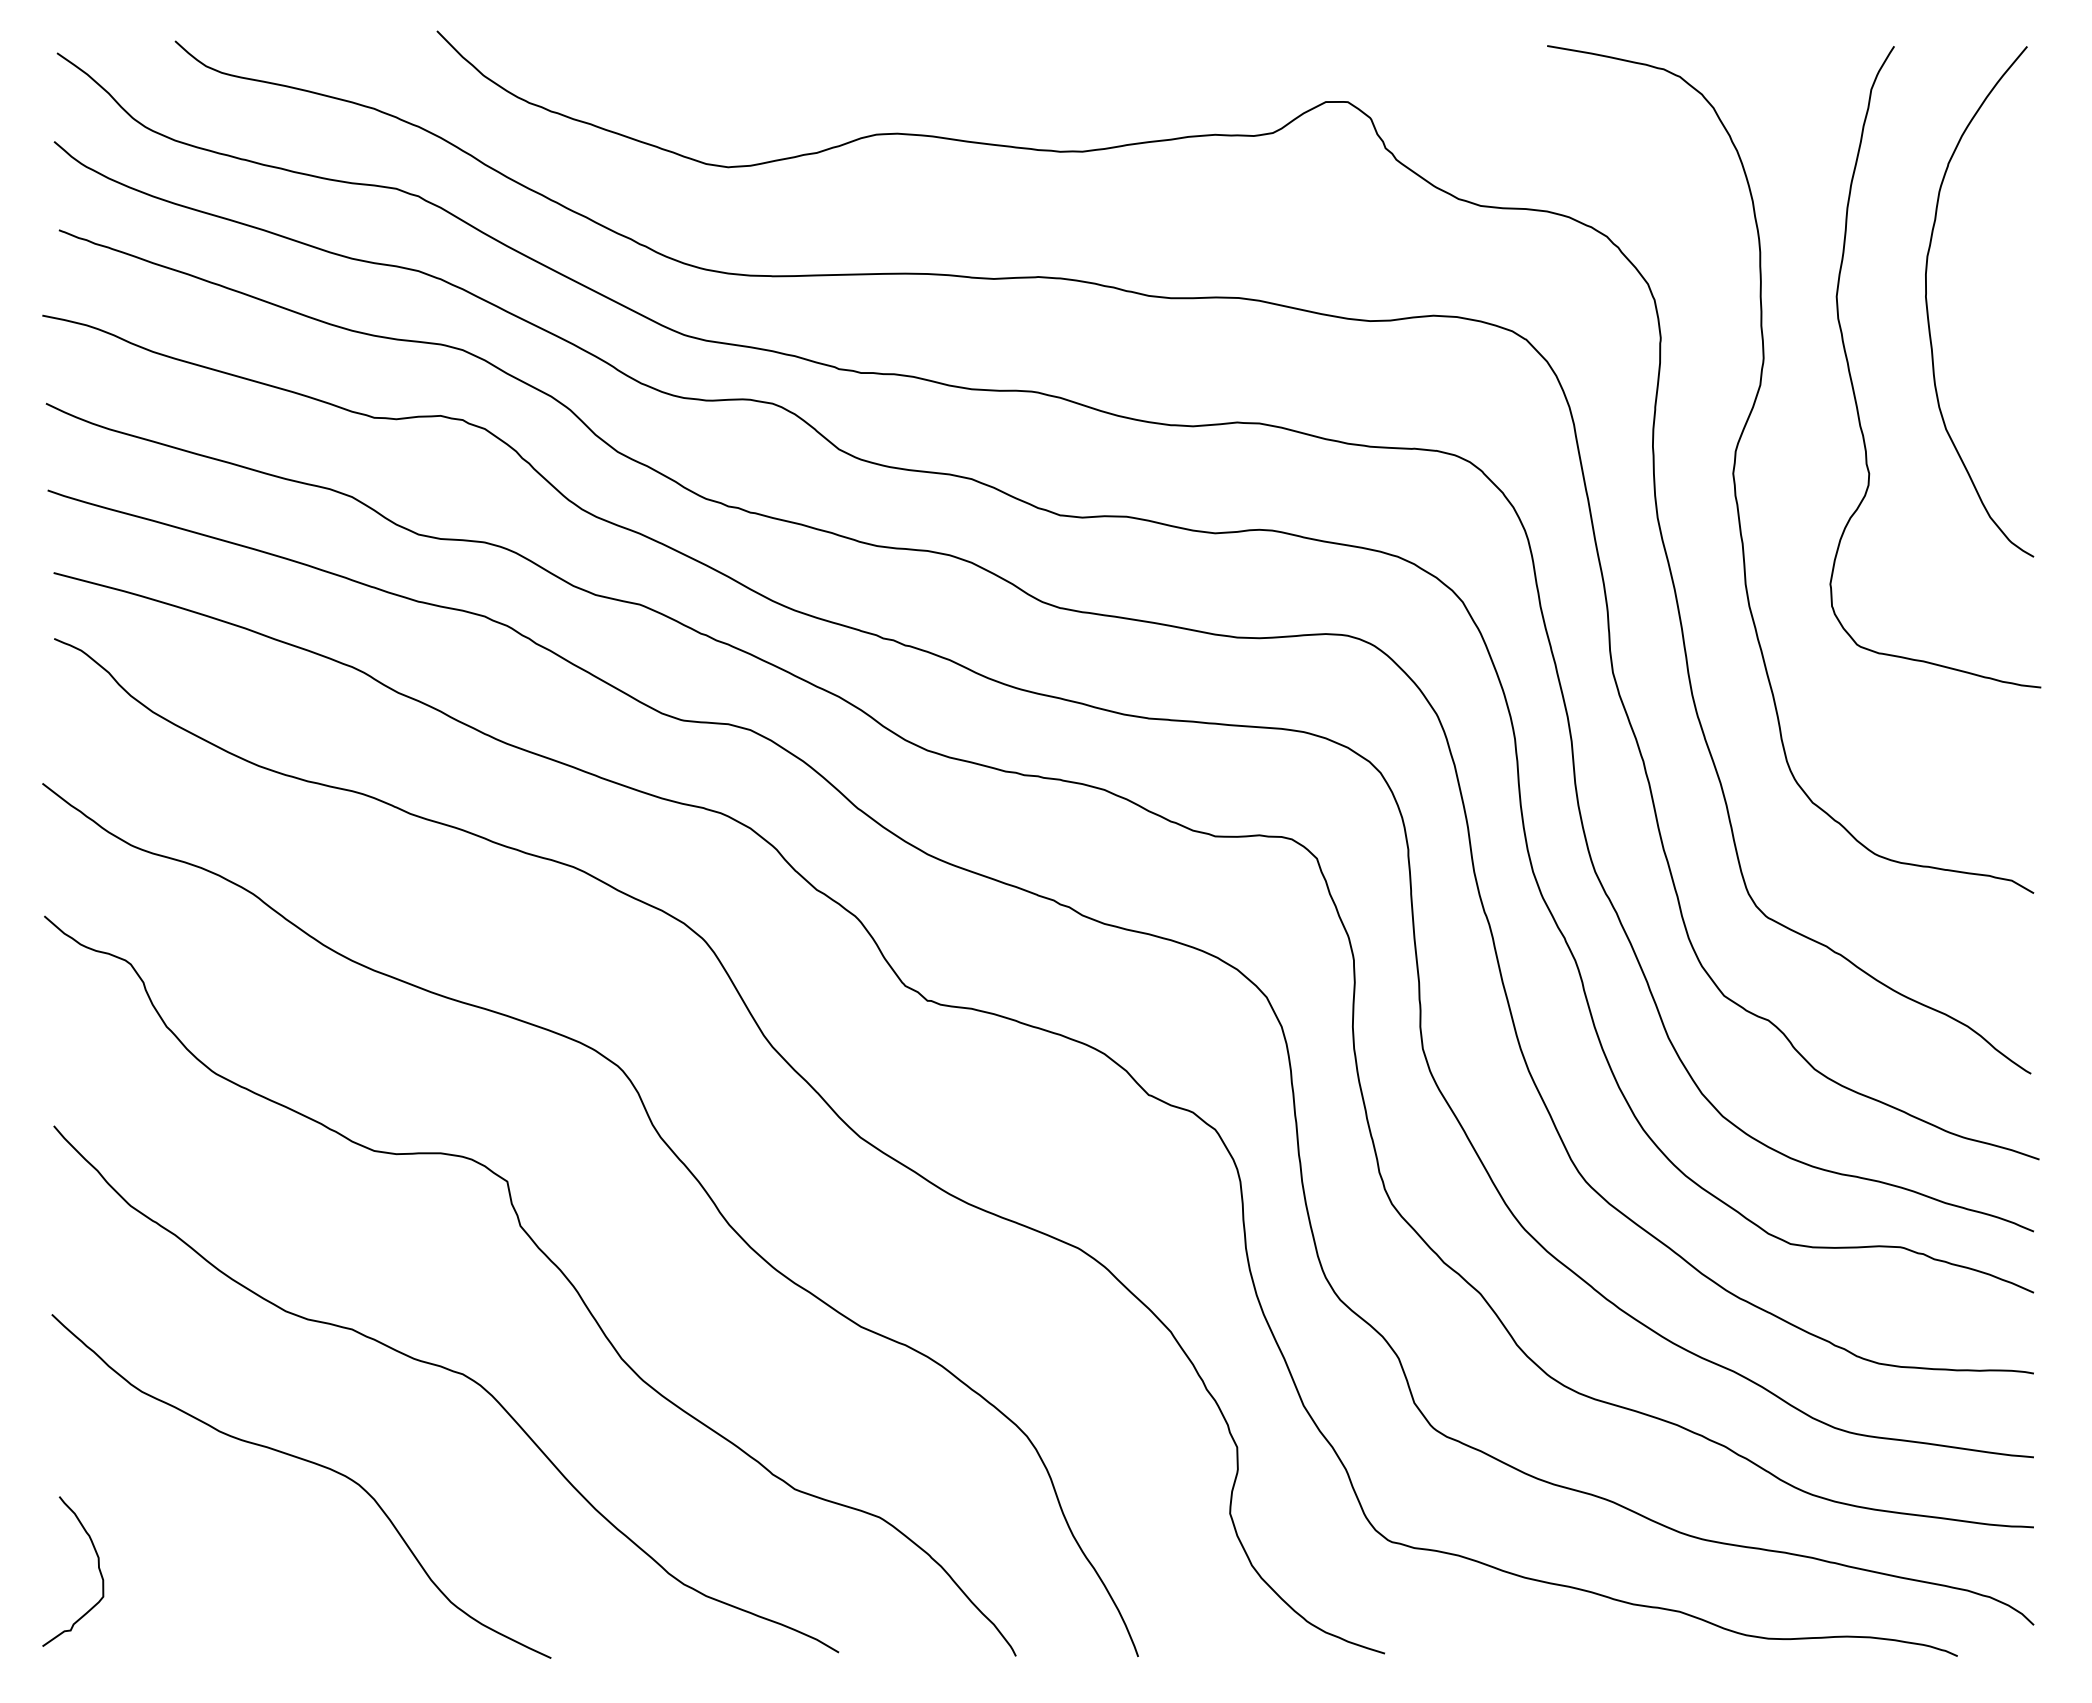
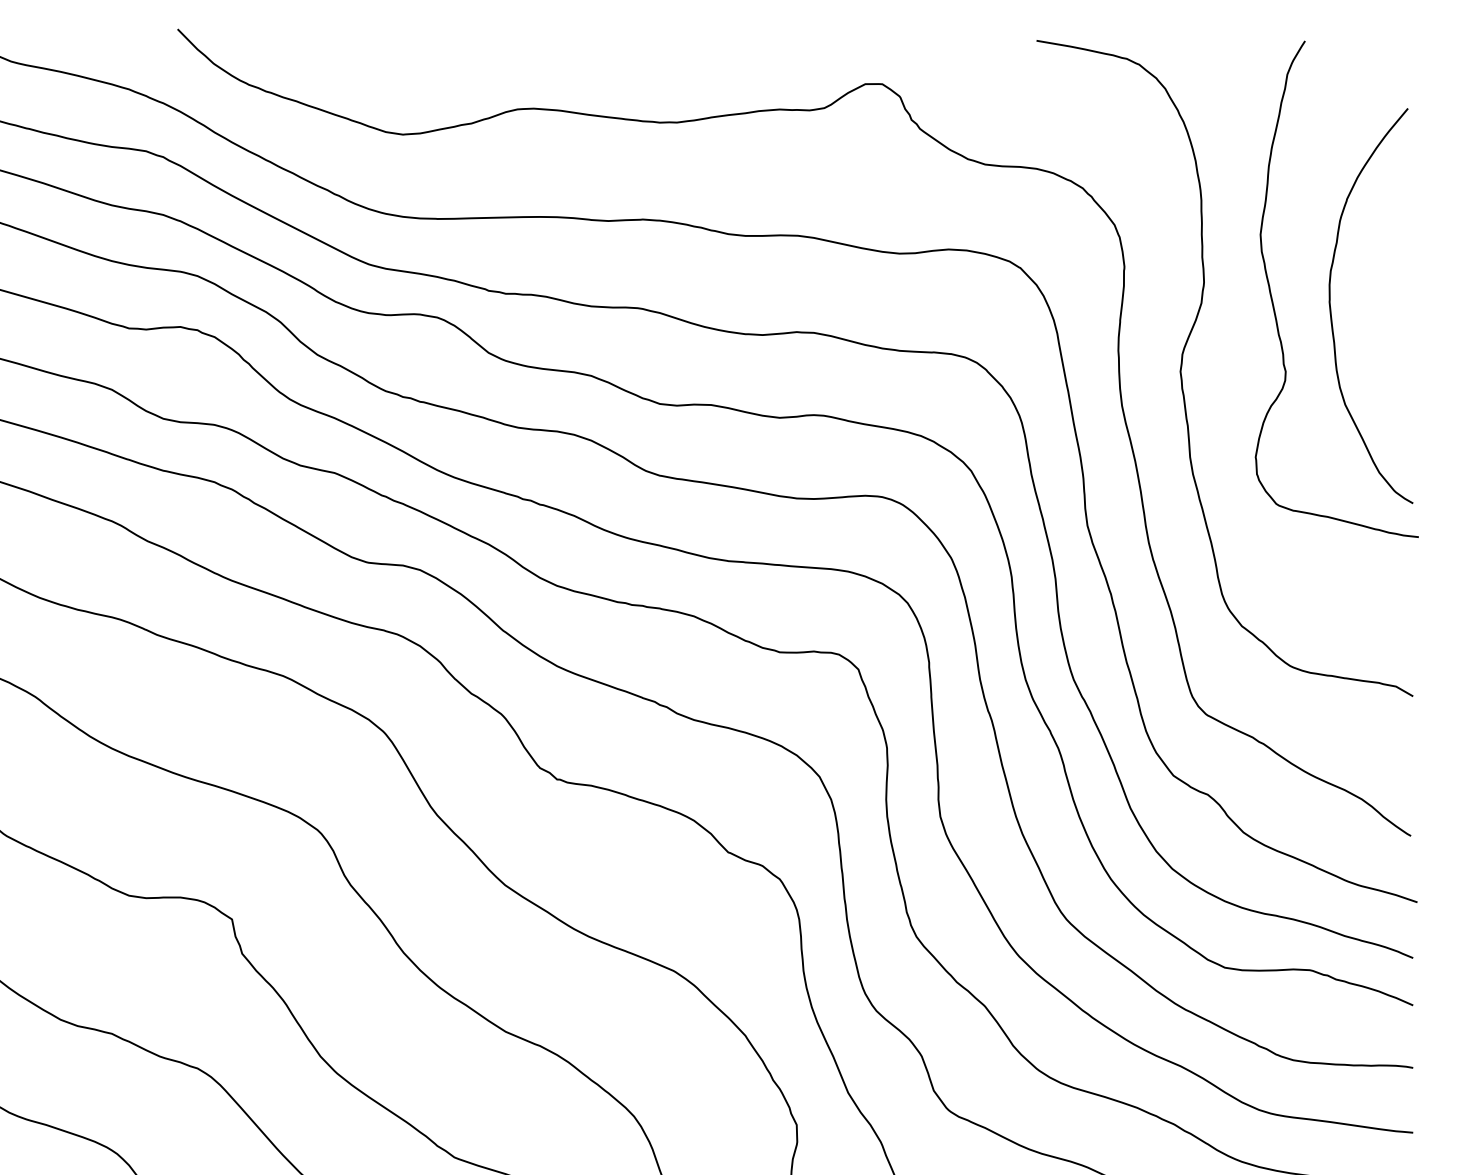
curve: (1928, 309) -> (1331, 311), moved

